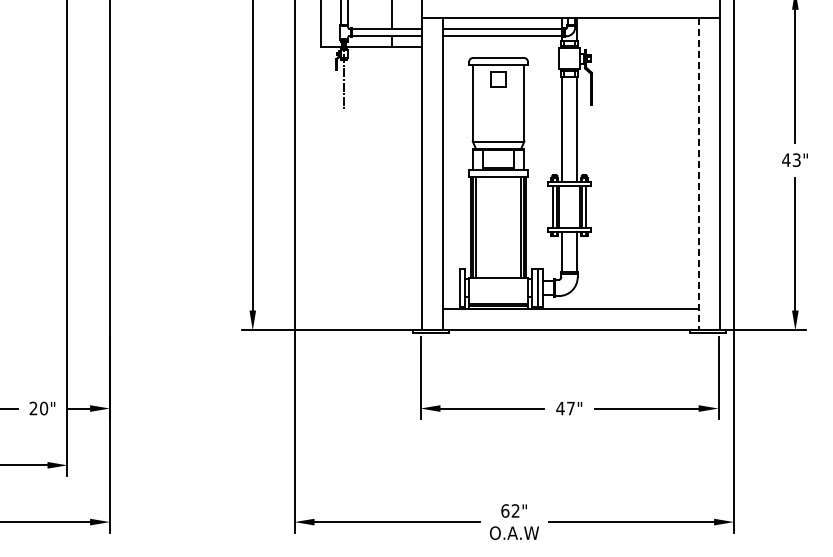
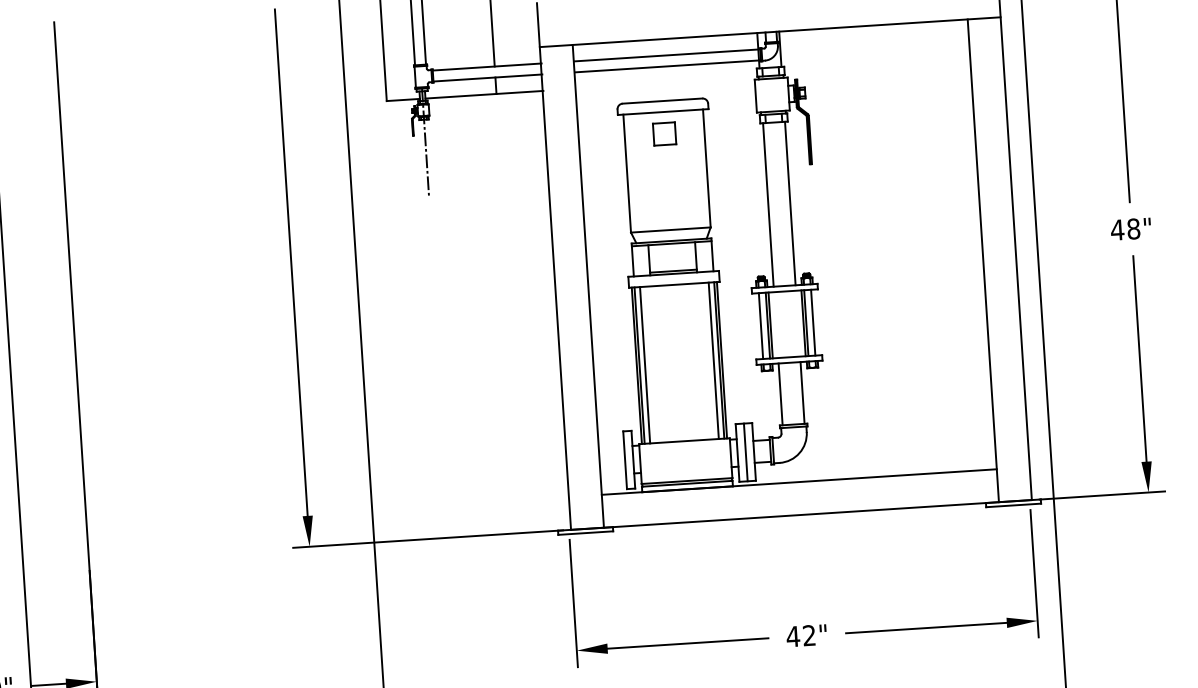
text: (796, 159) -> (1133, 228), 43" -> 48"
line: (698, 174) -> (983, 261), dashed -> solid
text: (570, 408) -> (808, 635), 47" -> 42"

